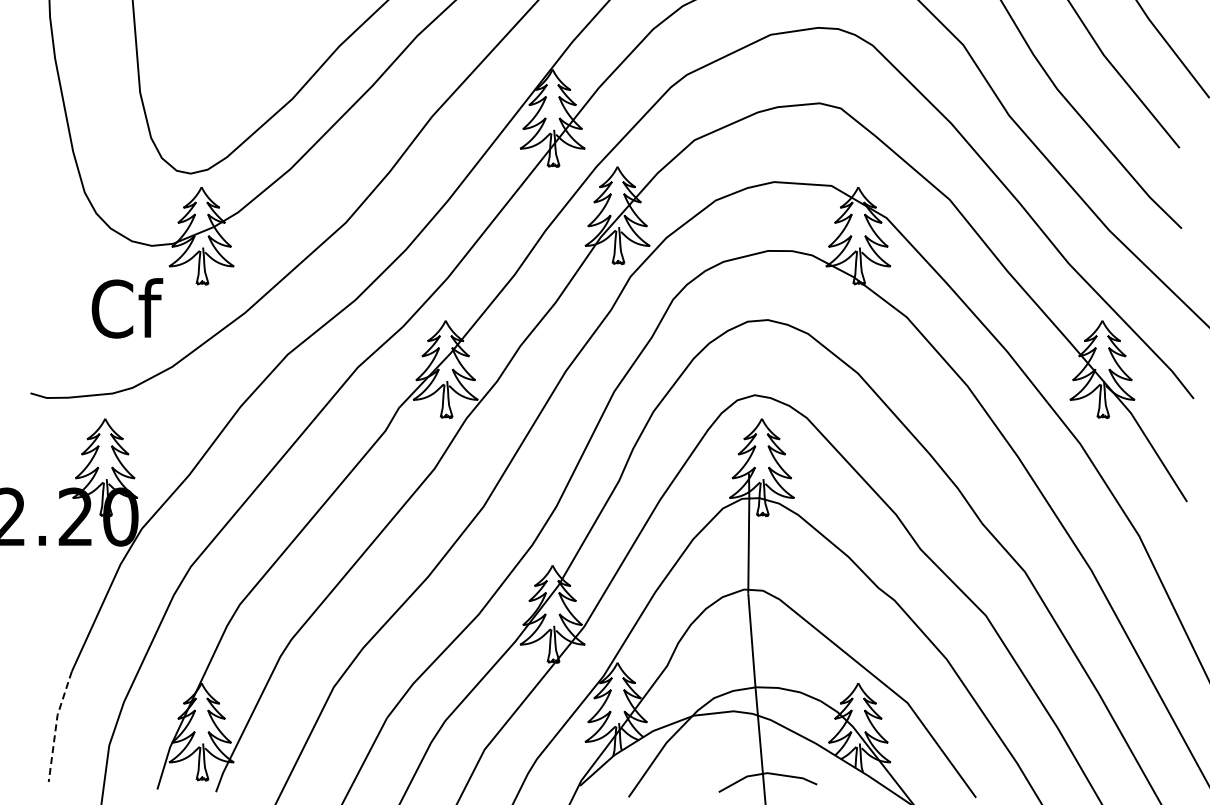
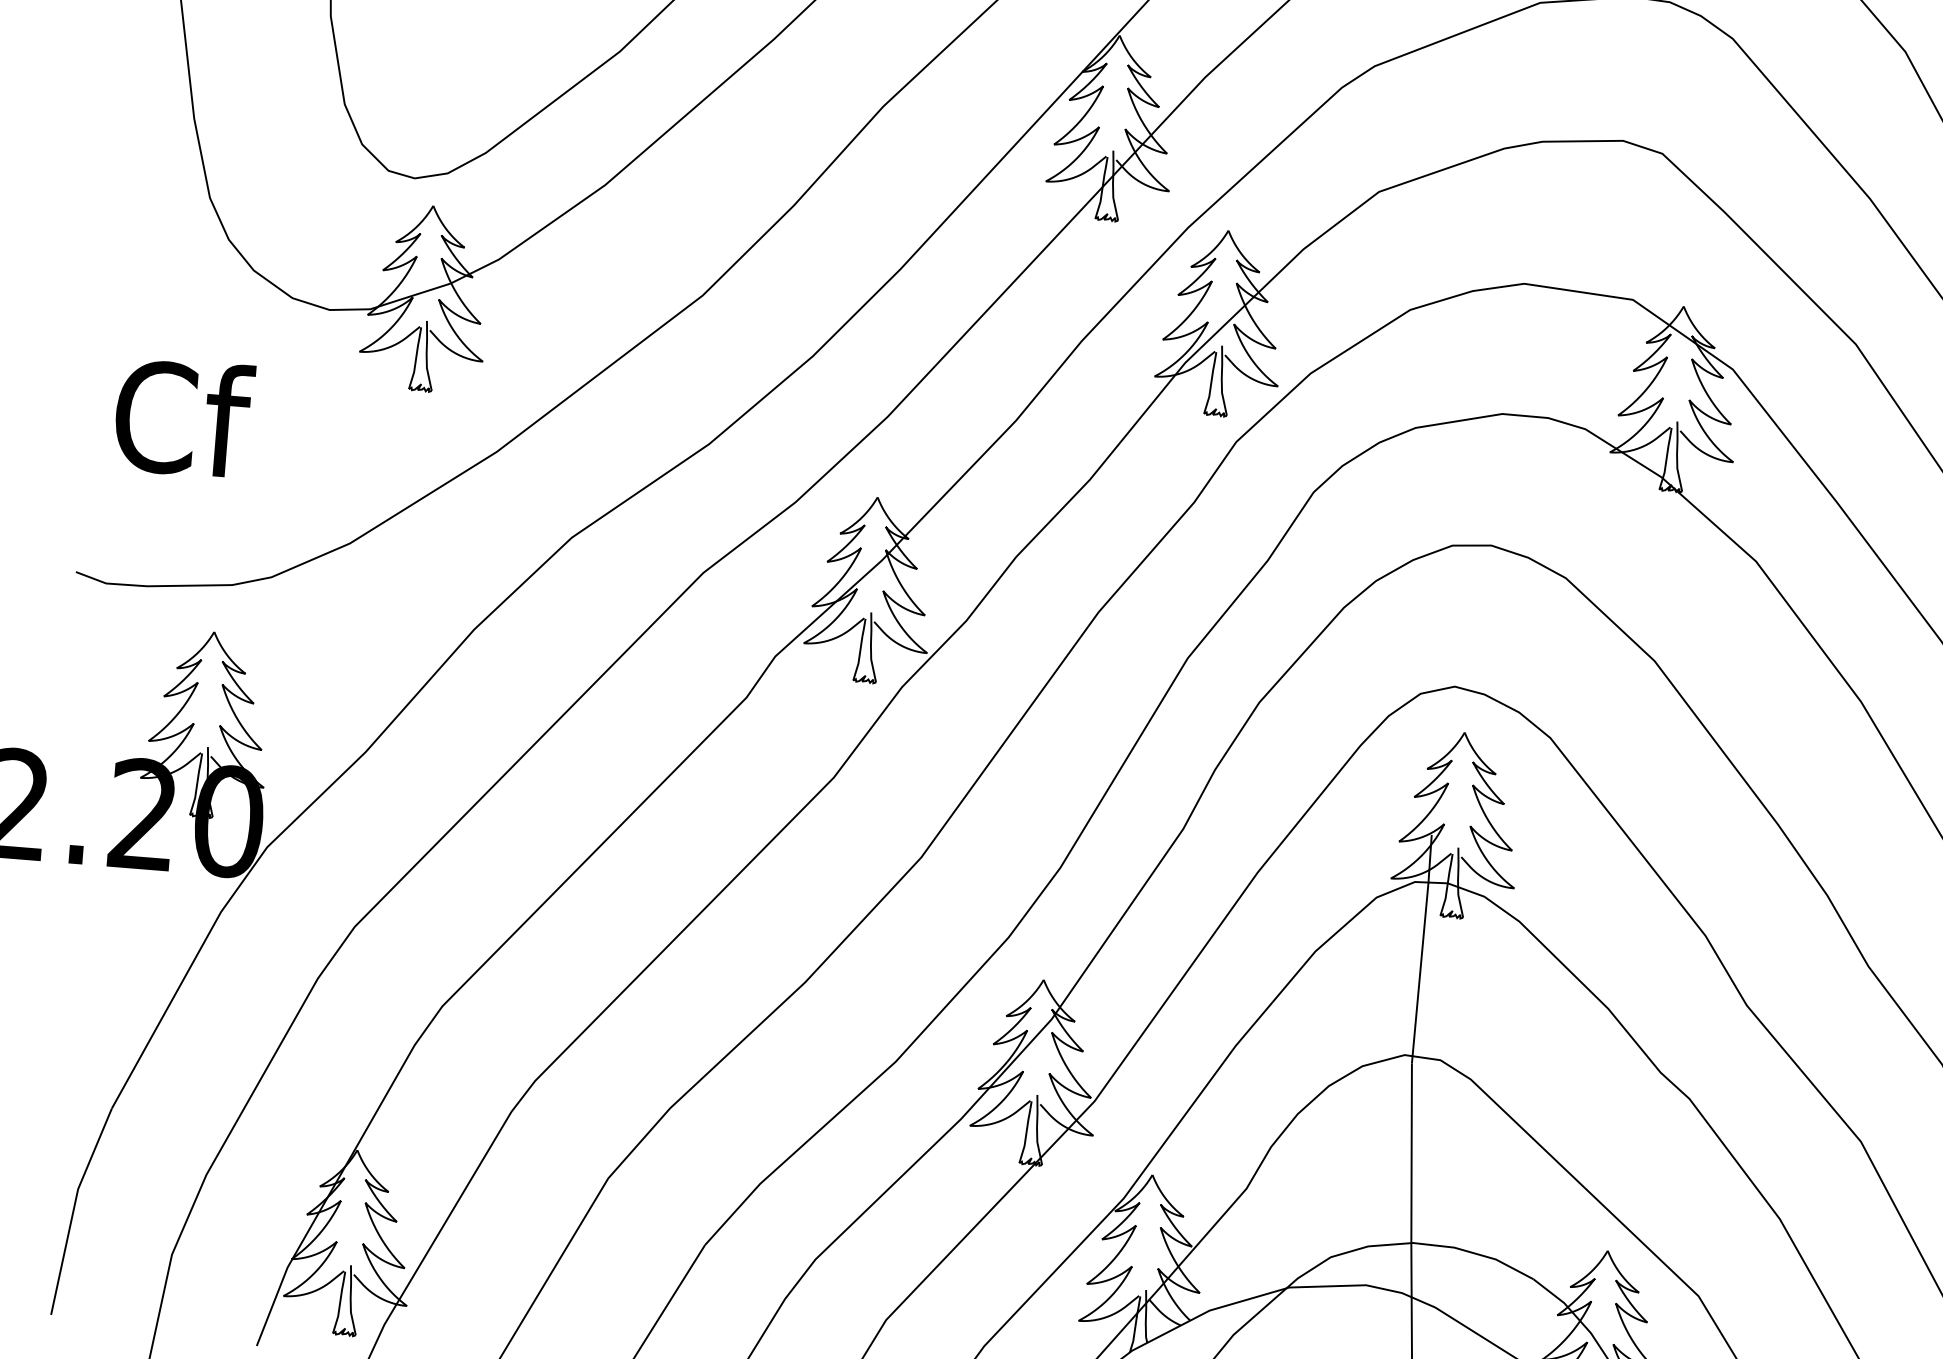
text: (127, 308) -> (184, 418), moved
line: (56, 726) -> (74, 1210), dashed -> solid

